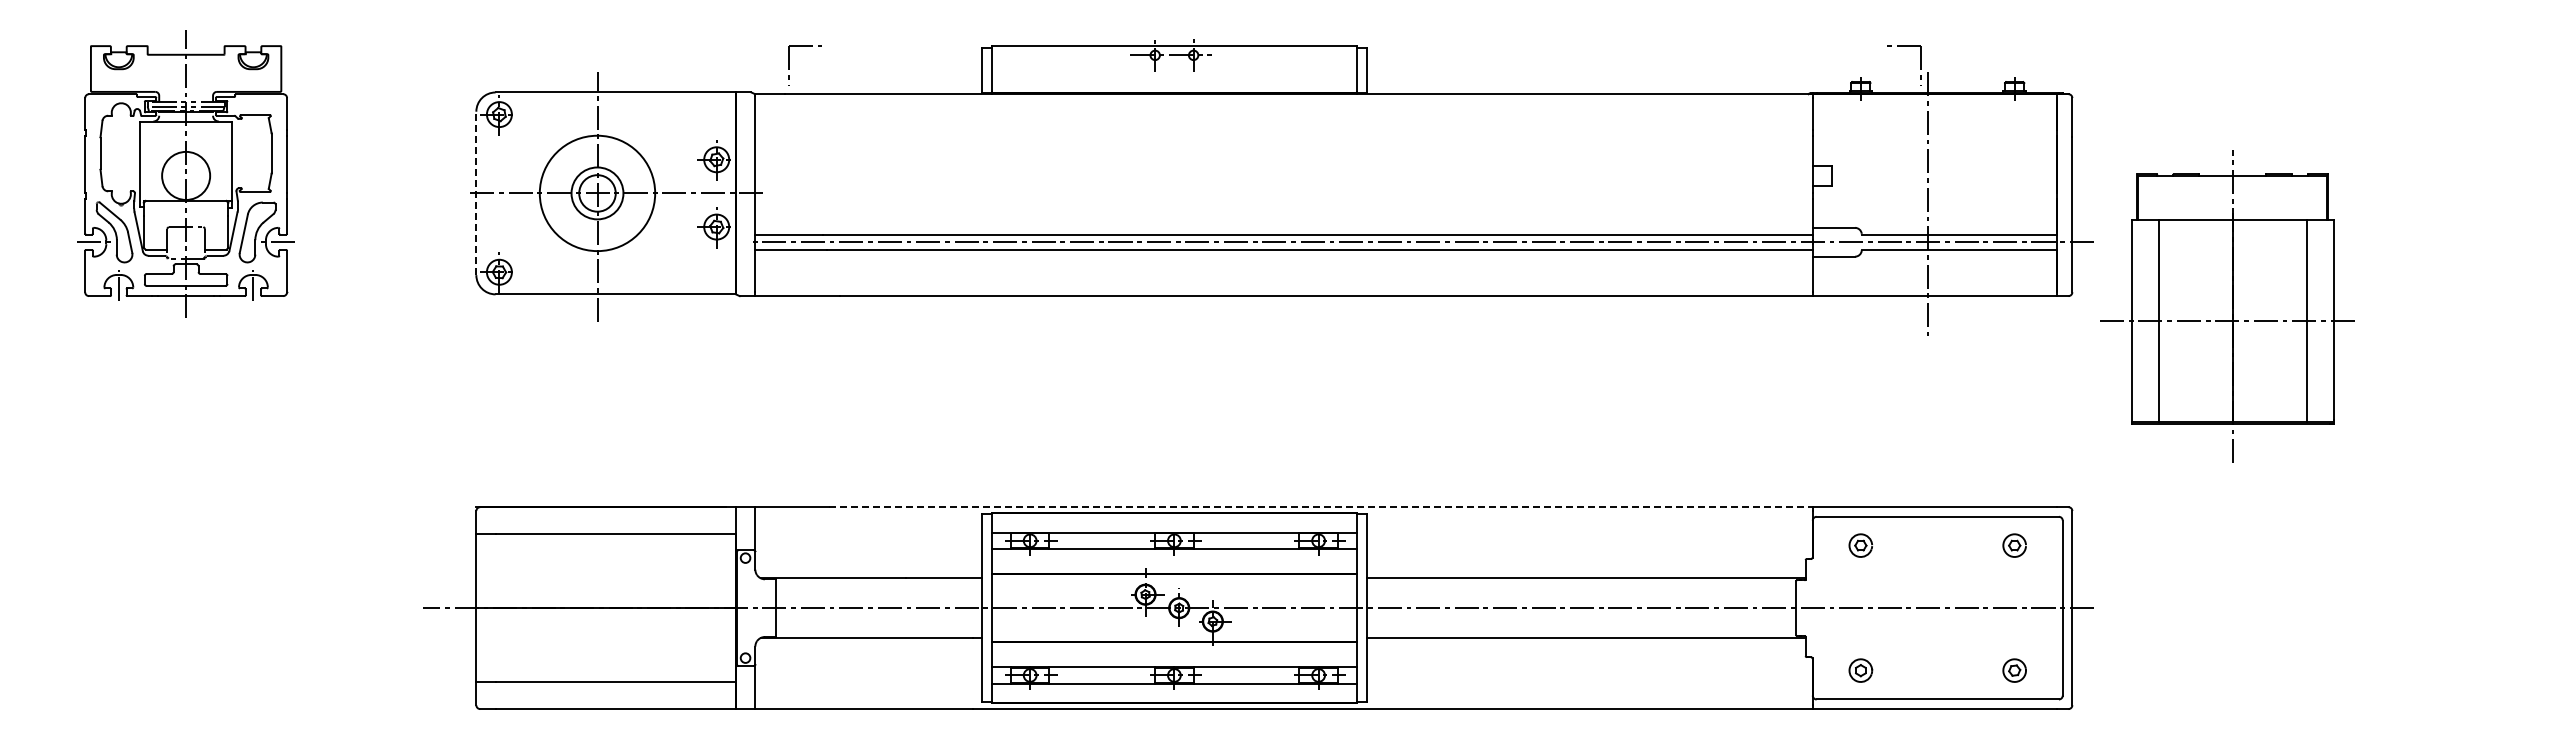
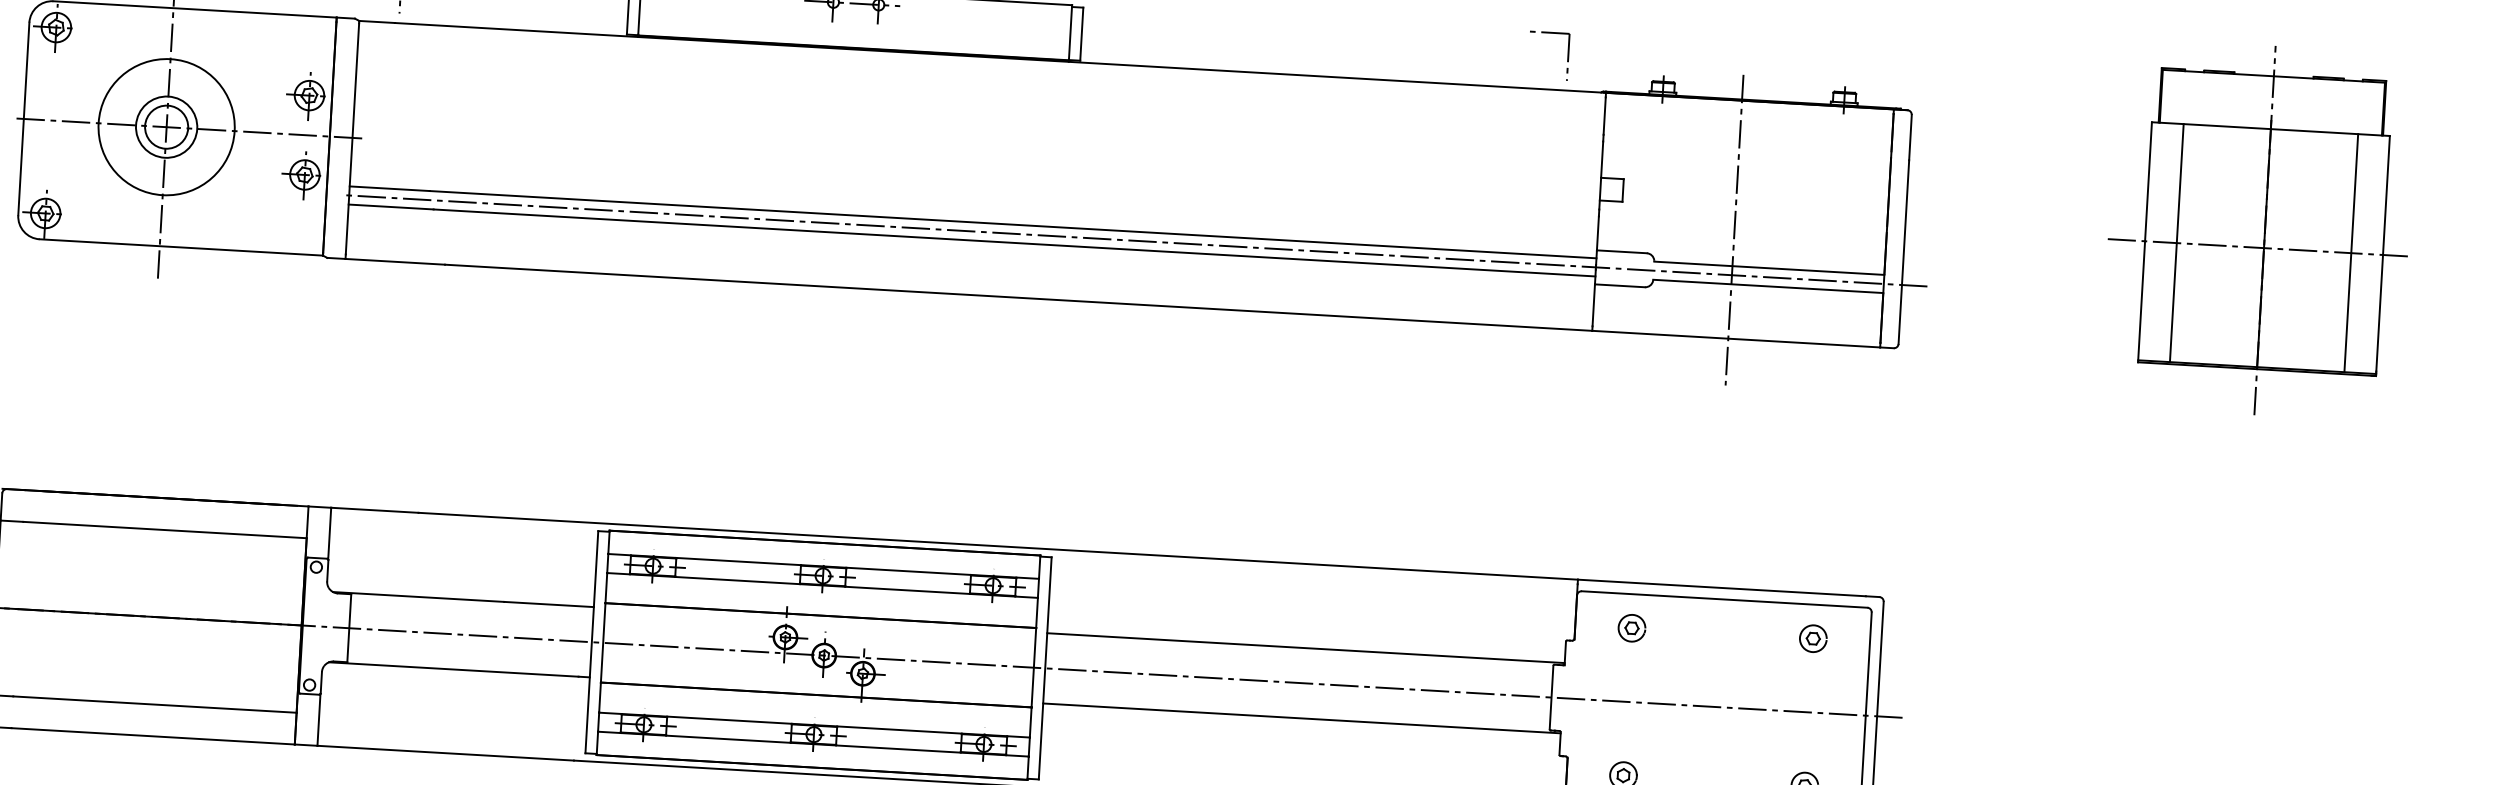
part: (1920, 65) -> (1567, 56), moved
line: (476, 193) -> (24, 119), dashed -> solid
part: (2227, 306) -> (2258, 230), moved
line: (1321, 507) -> (998, 546), dashed -> solid

